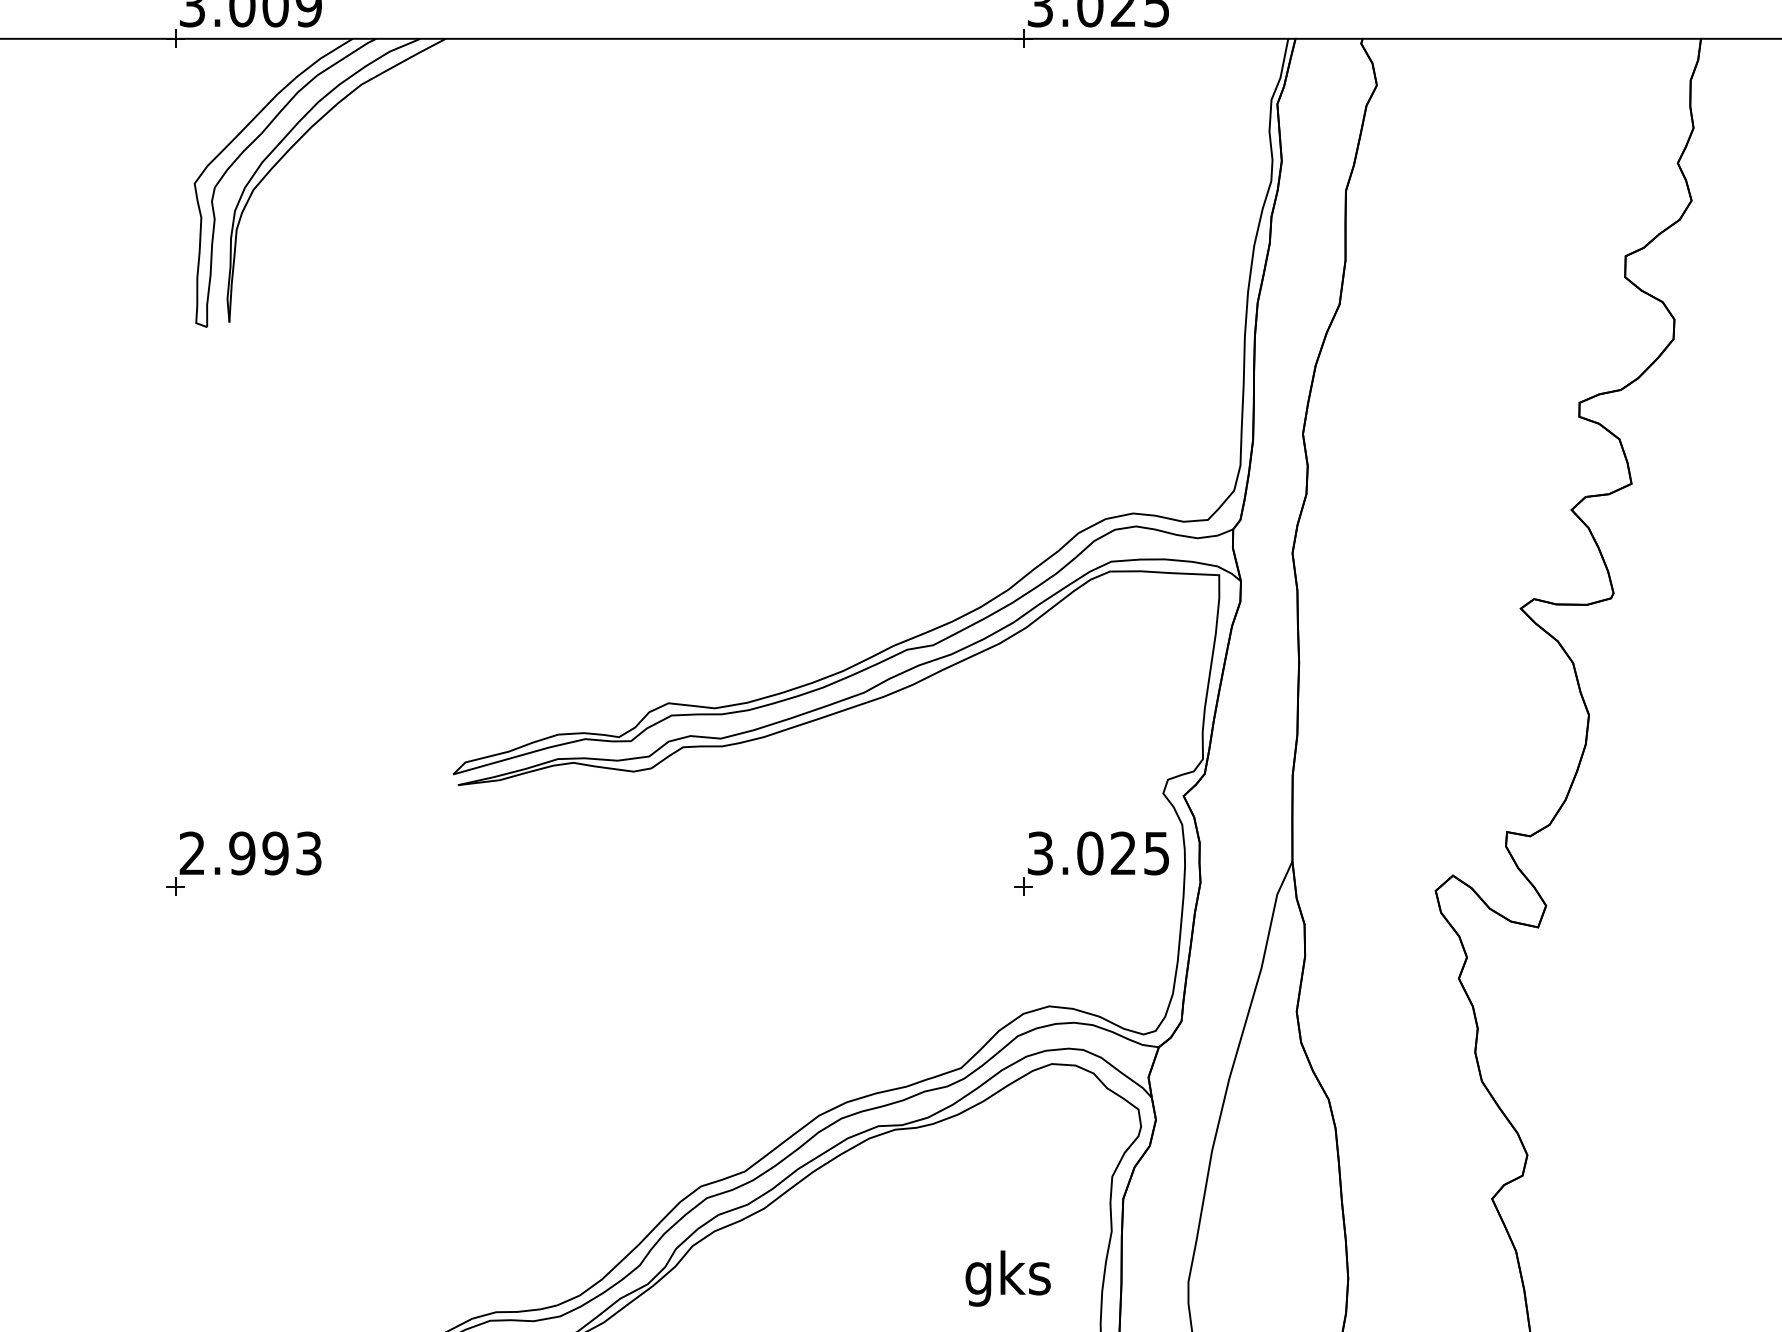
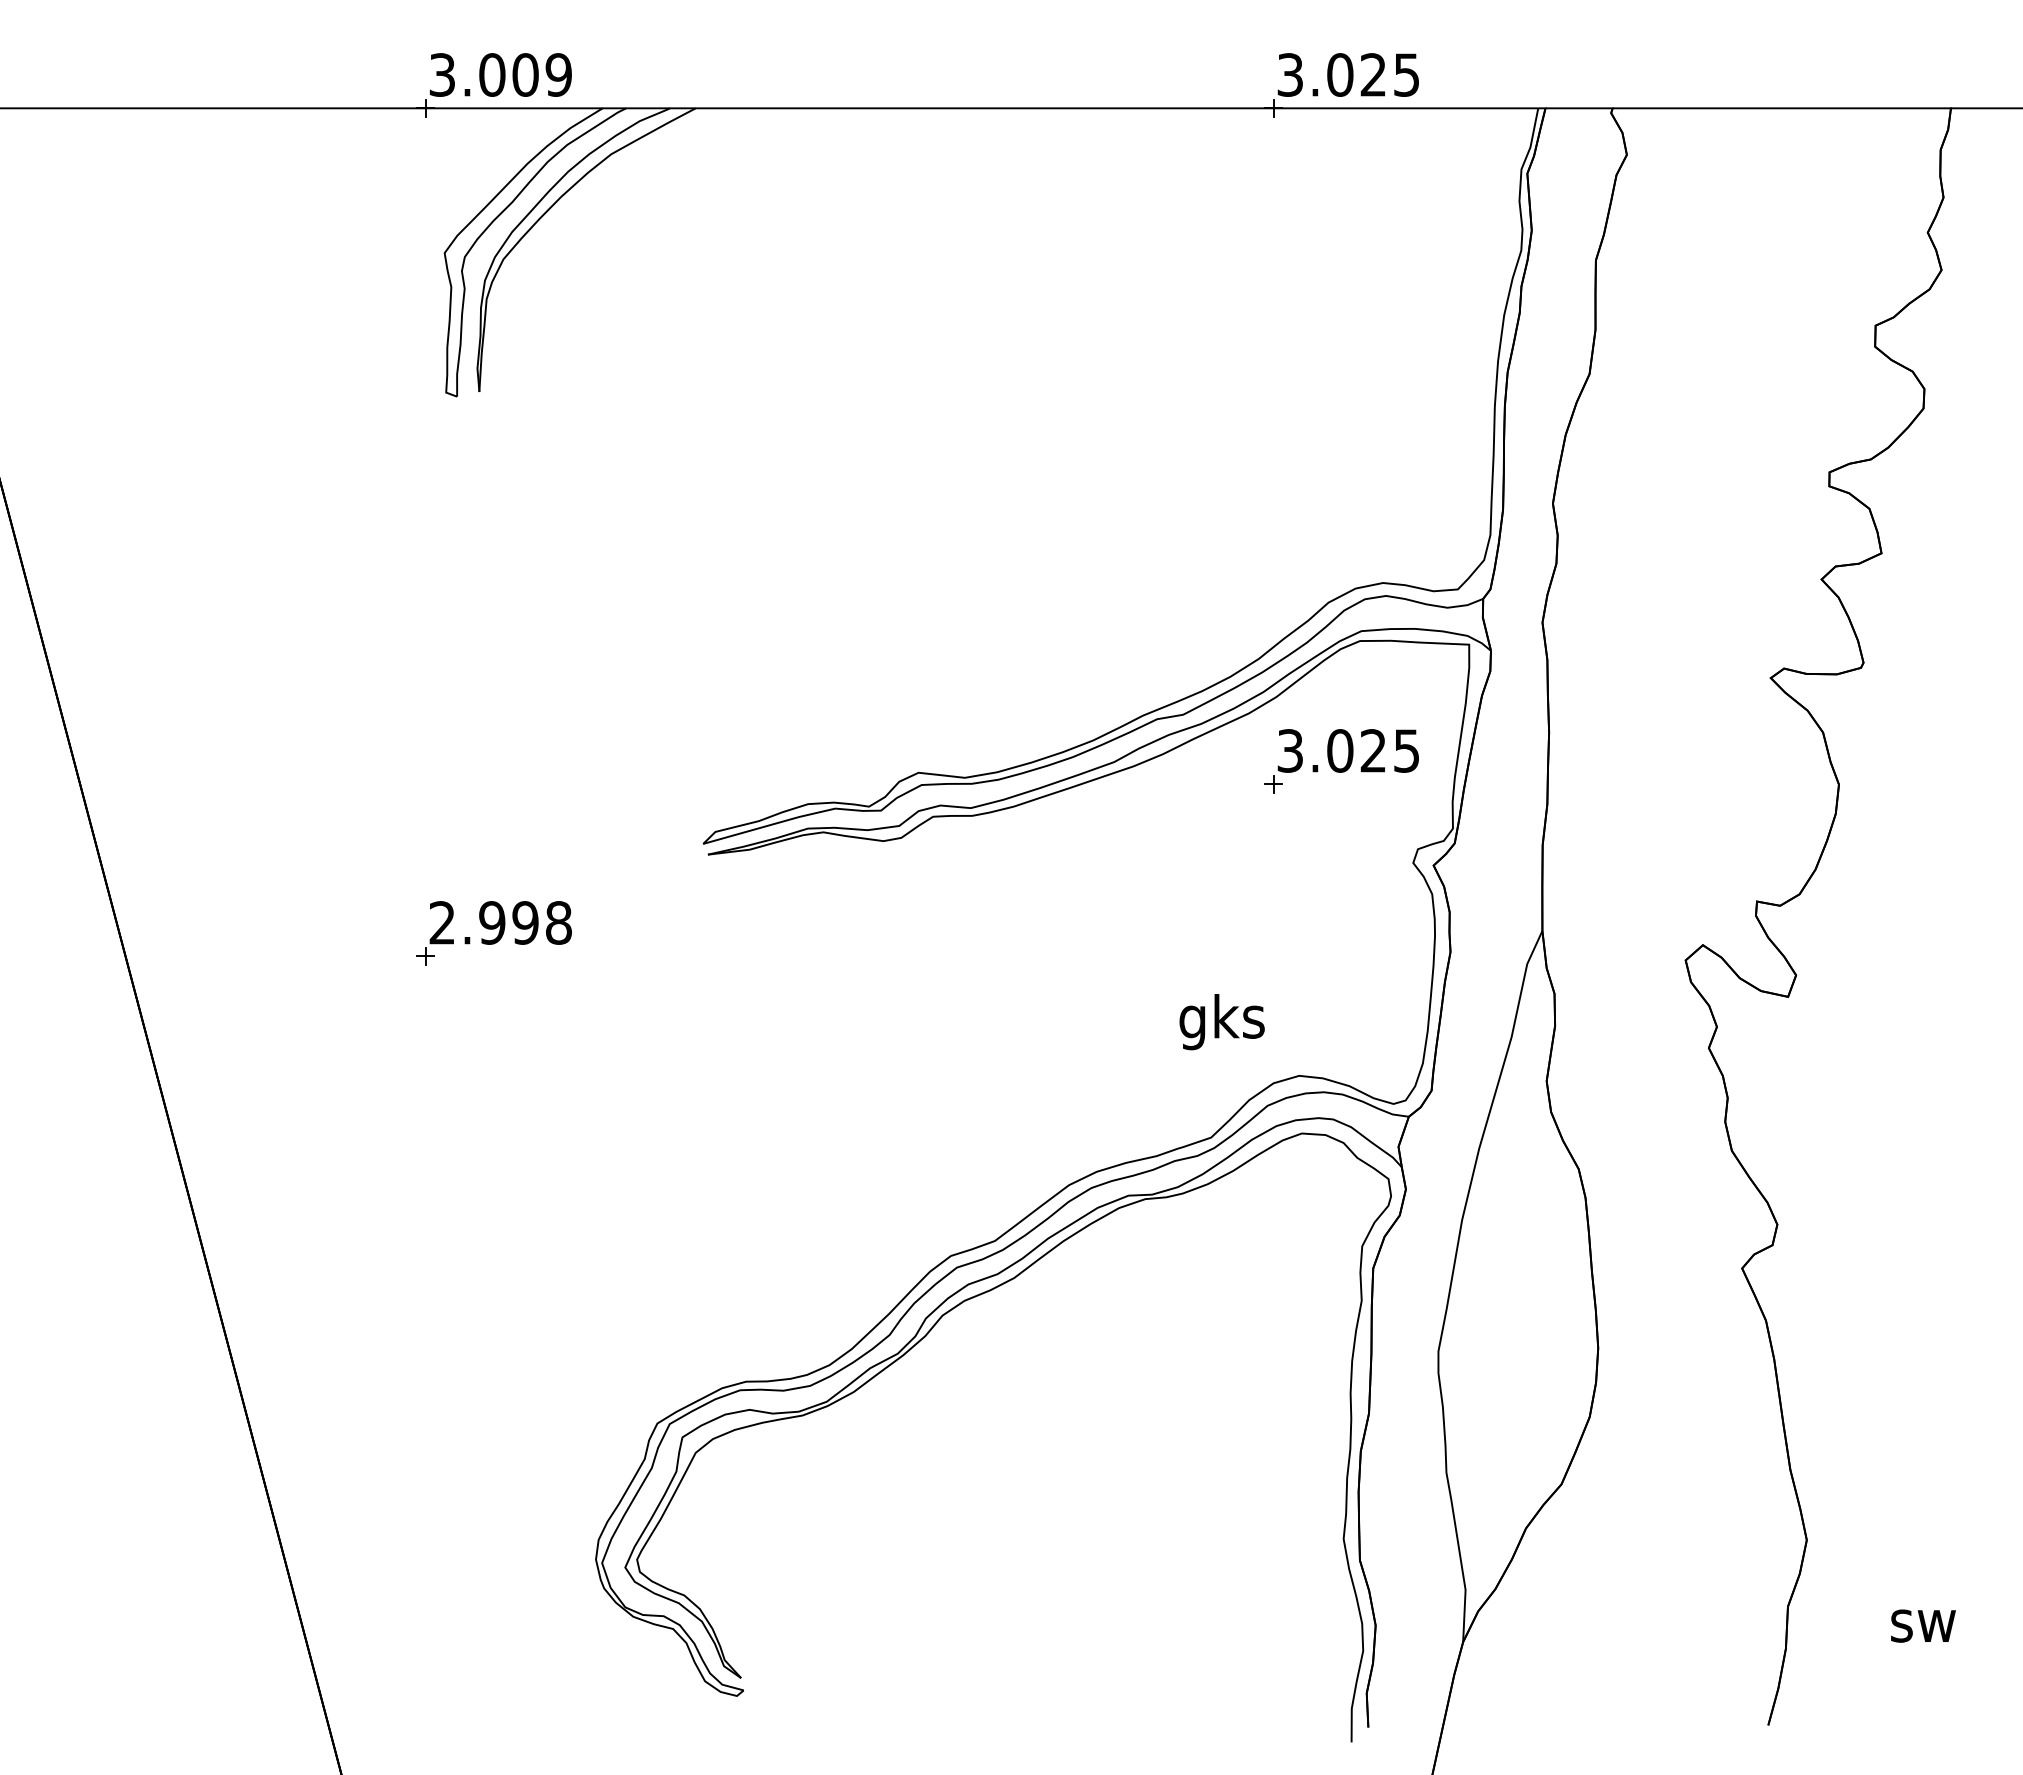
text: (308, 853) -> (558, 922), 2.993 -> 2.998
part: (1091, 864) -> (1341, 761), moved
text: (1007, 1279) -> (1221, 1022), moved

